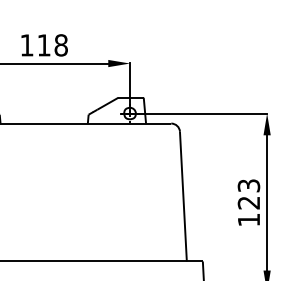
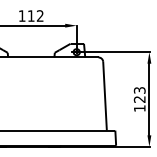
text: (59, 44) -> (39, 15), 118 -> 112

